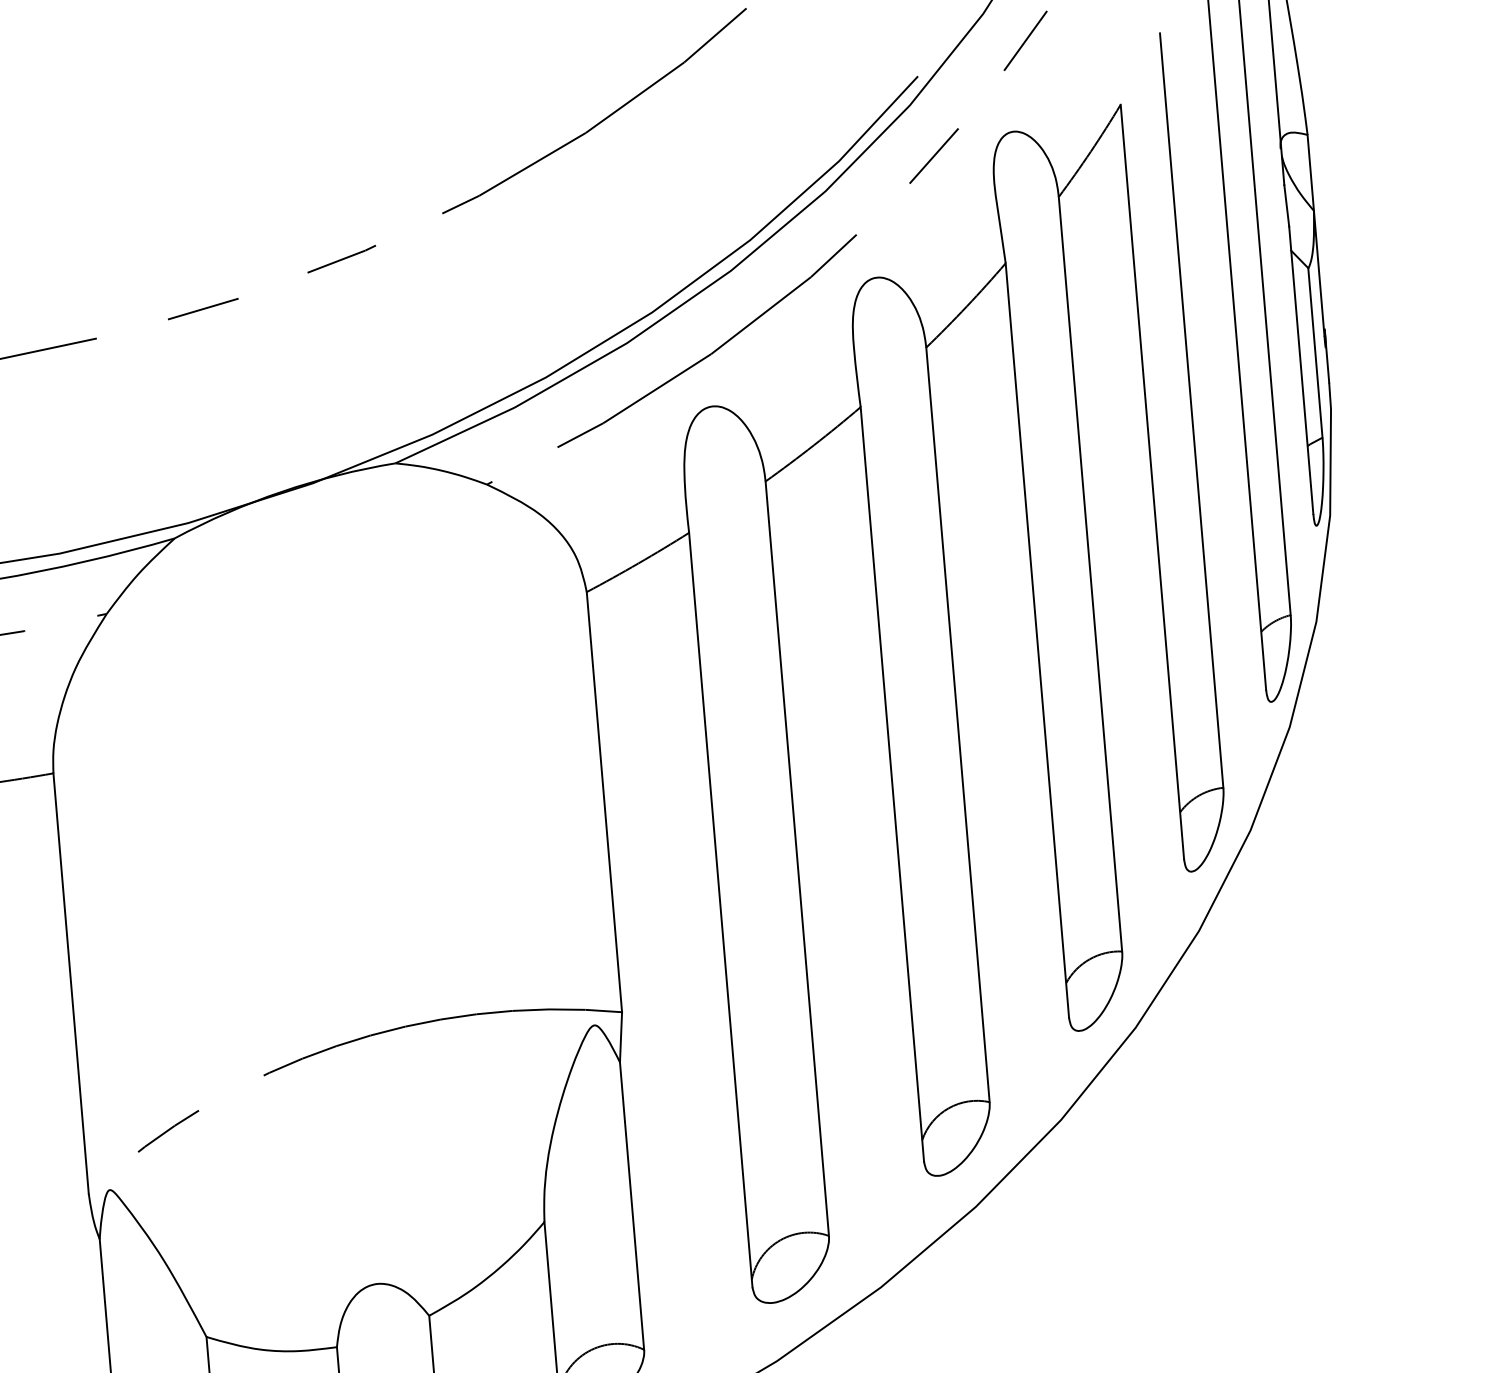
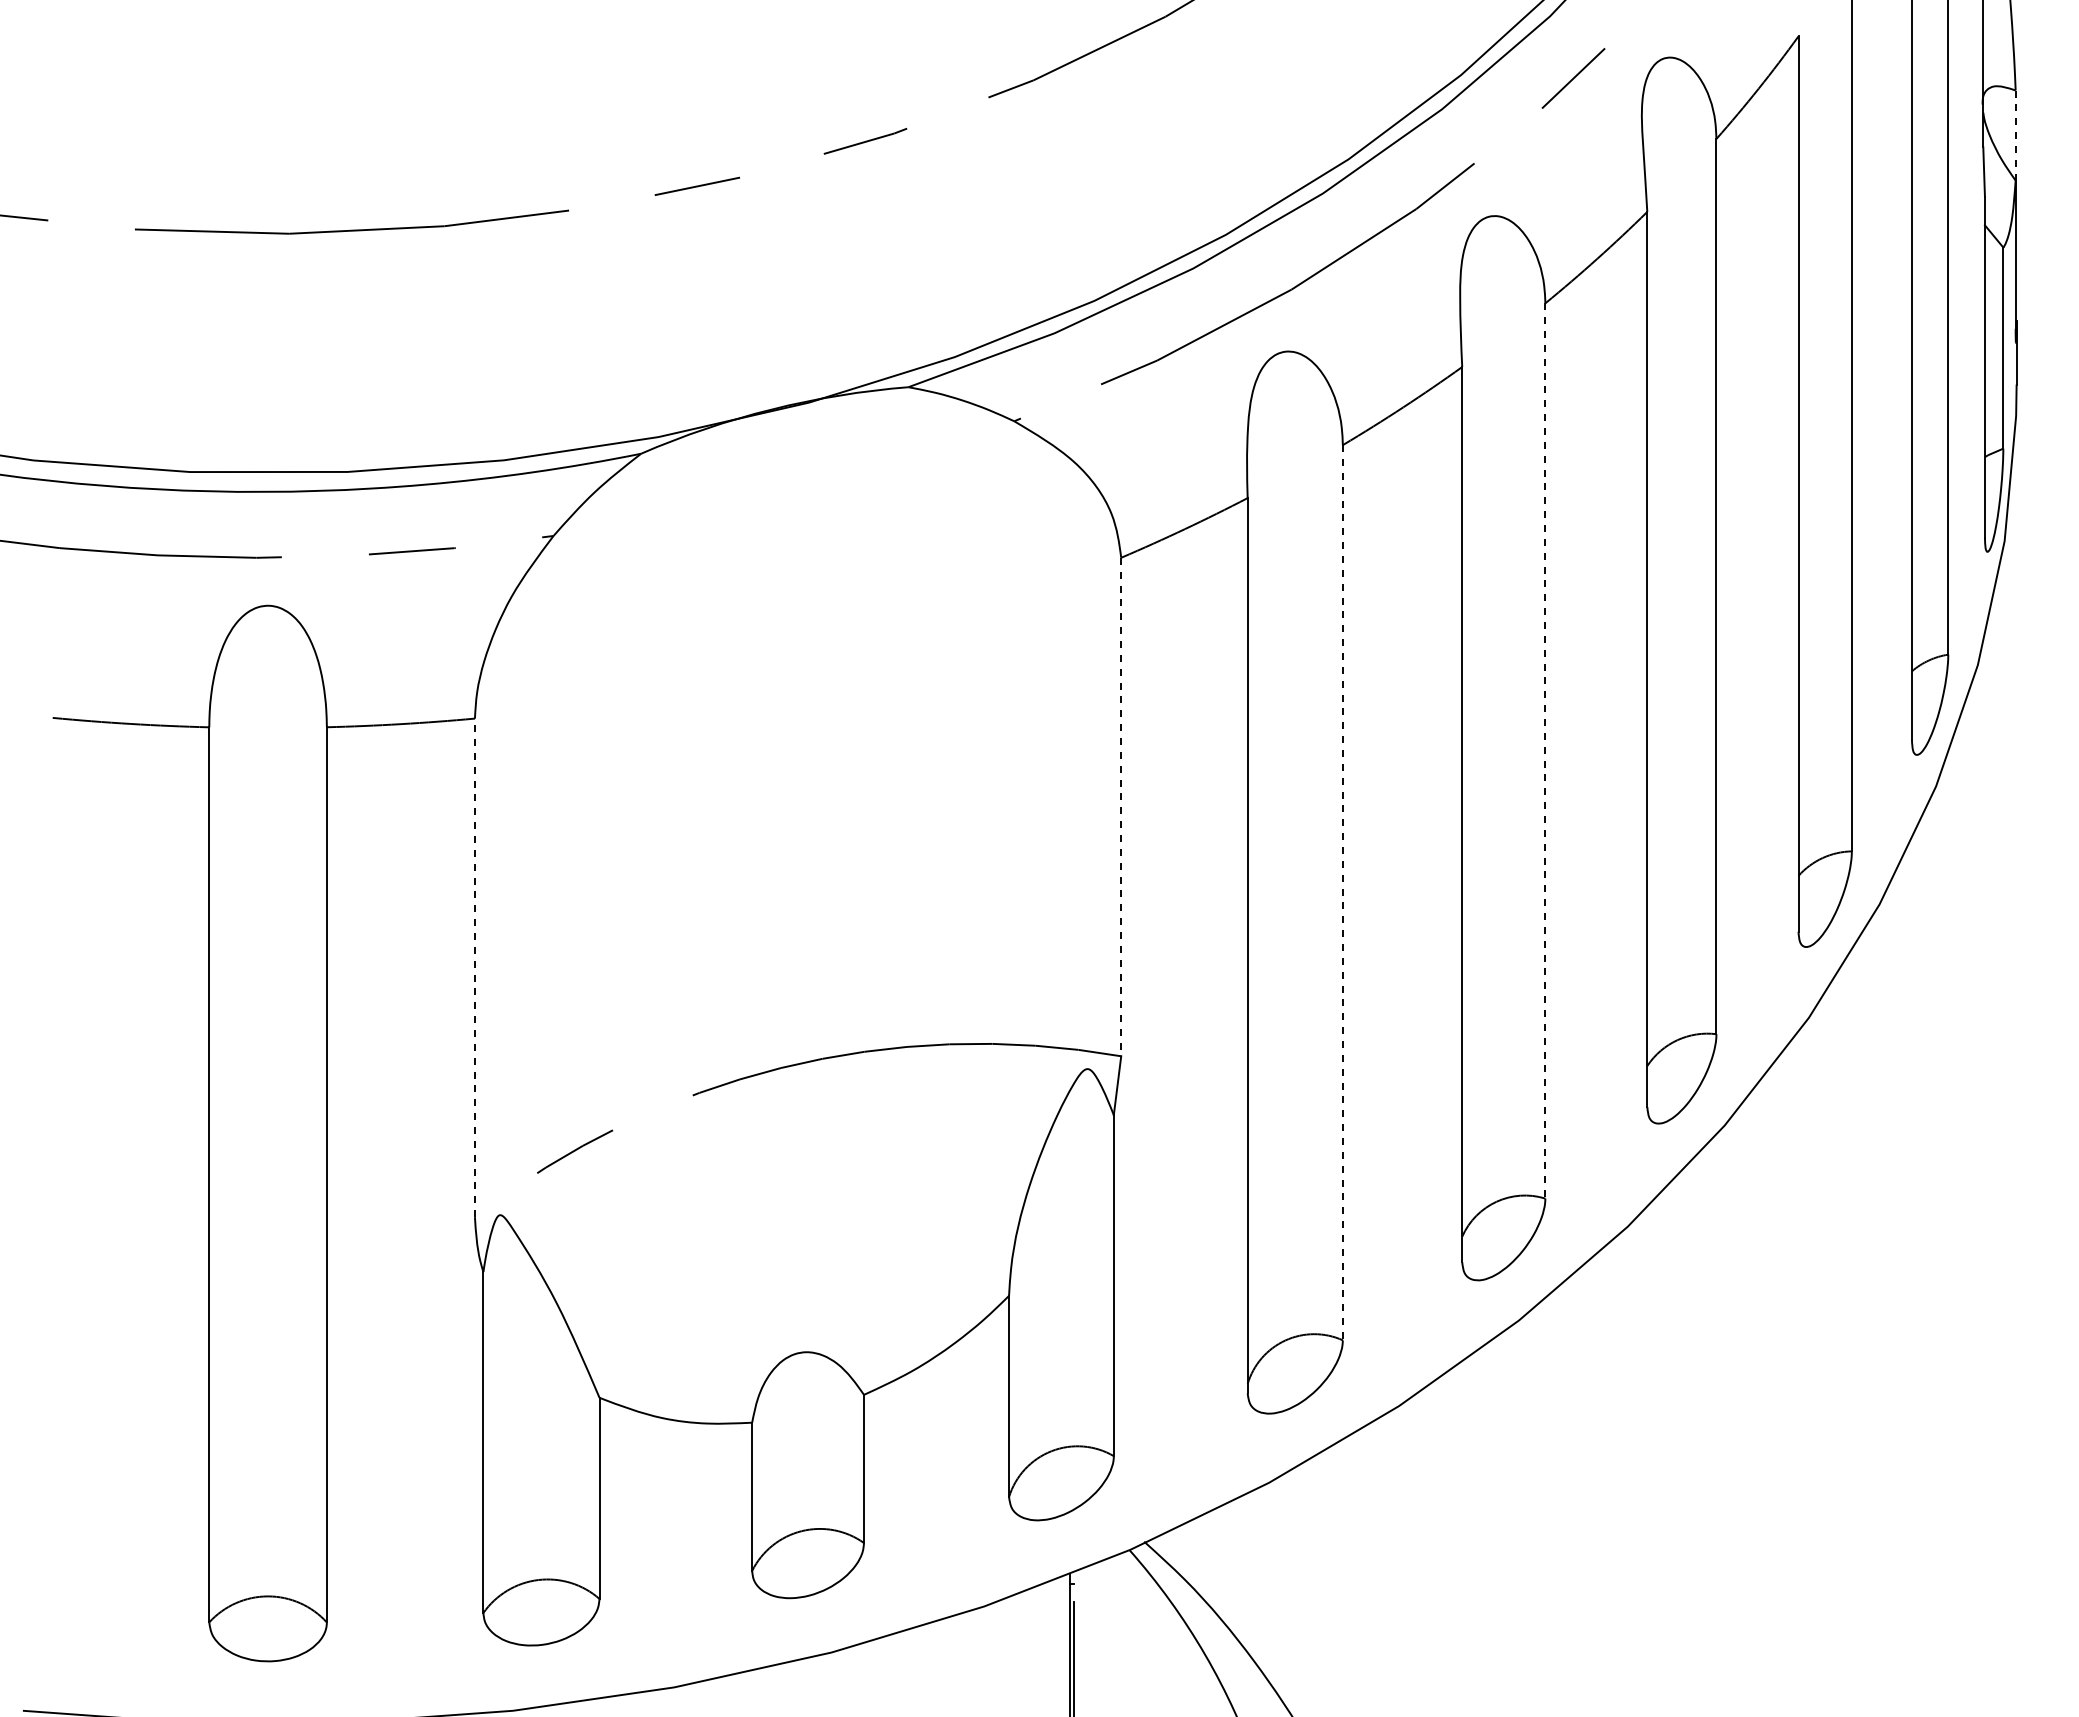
line: (1310, 173) -> (2015, 136), solid -> dashed
line: (958, 724) -> (1545, 750), solid -> dashed
line: (604, 802) -> (1121, 807), solid -> dashed
line: (796, 858) -> (1342, 892), solid -> dashed
line: (70, 983) -> (474, 967), solid -> dashed

